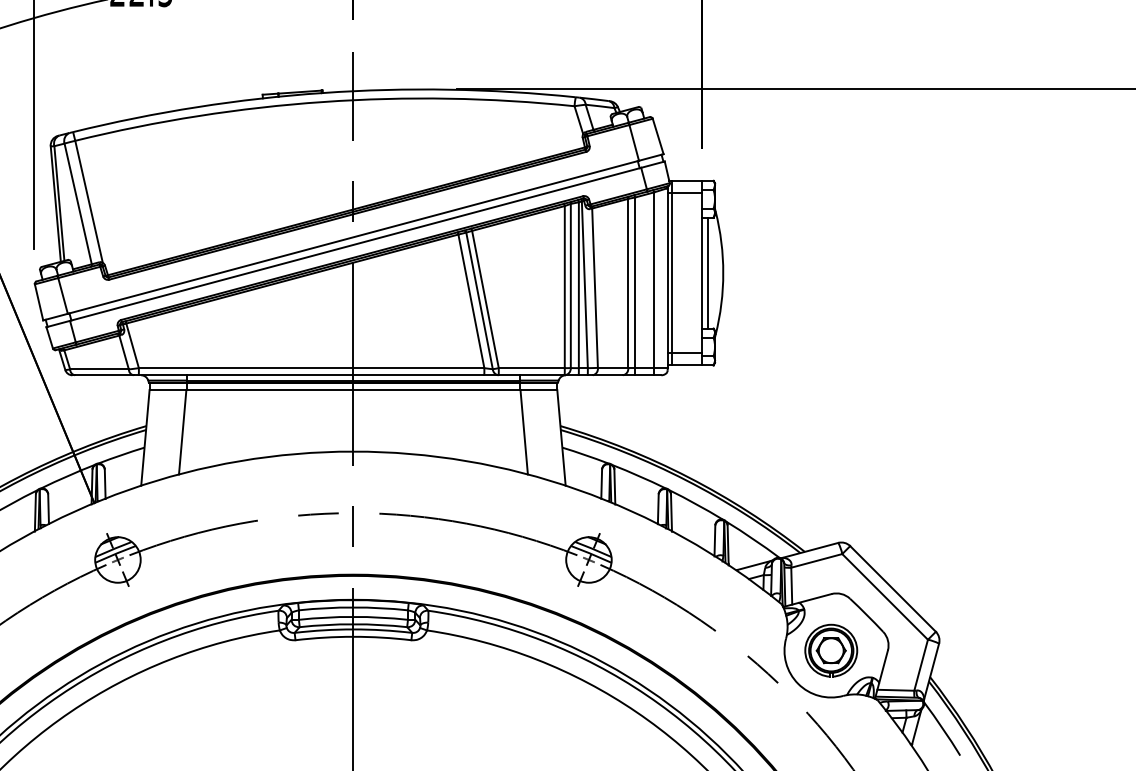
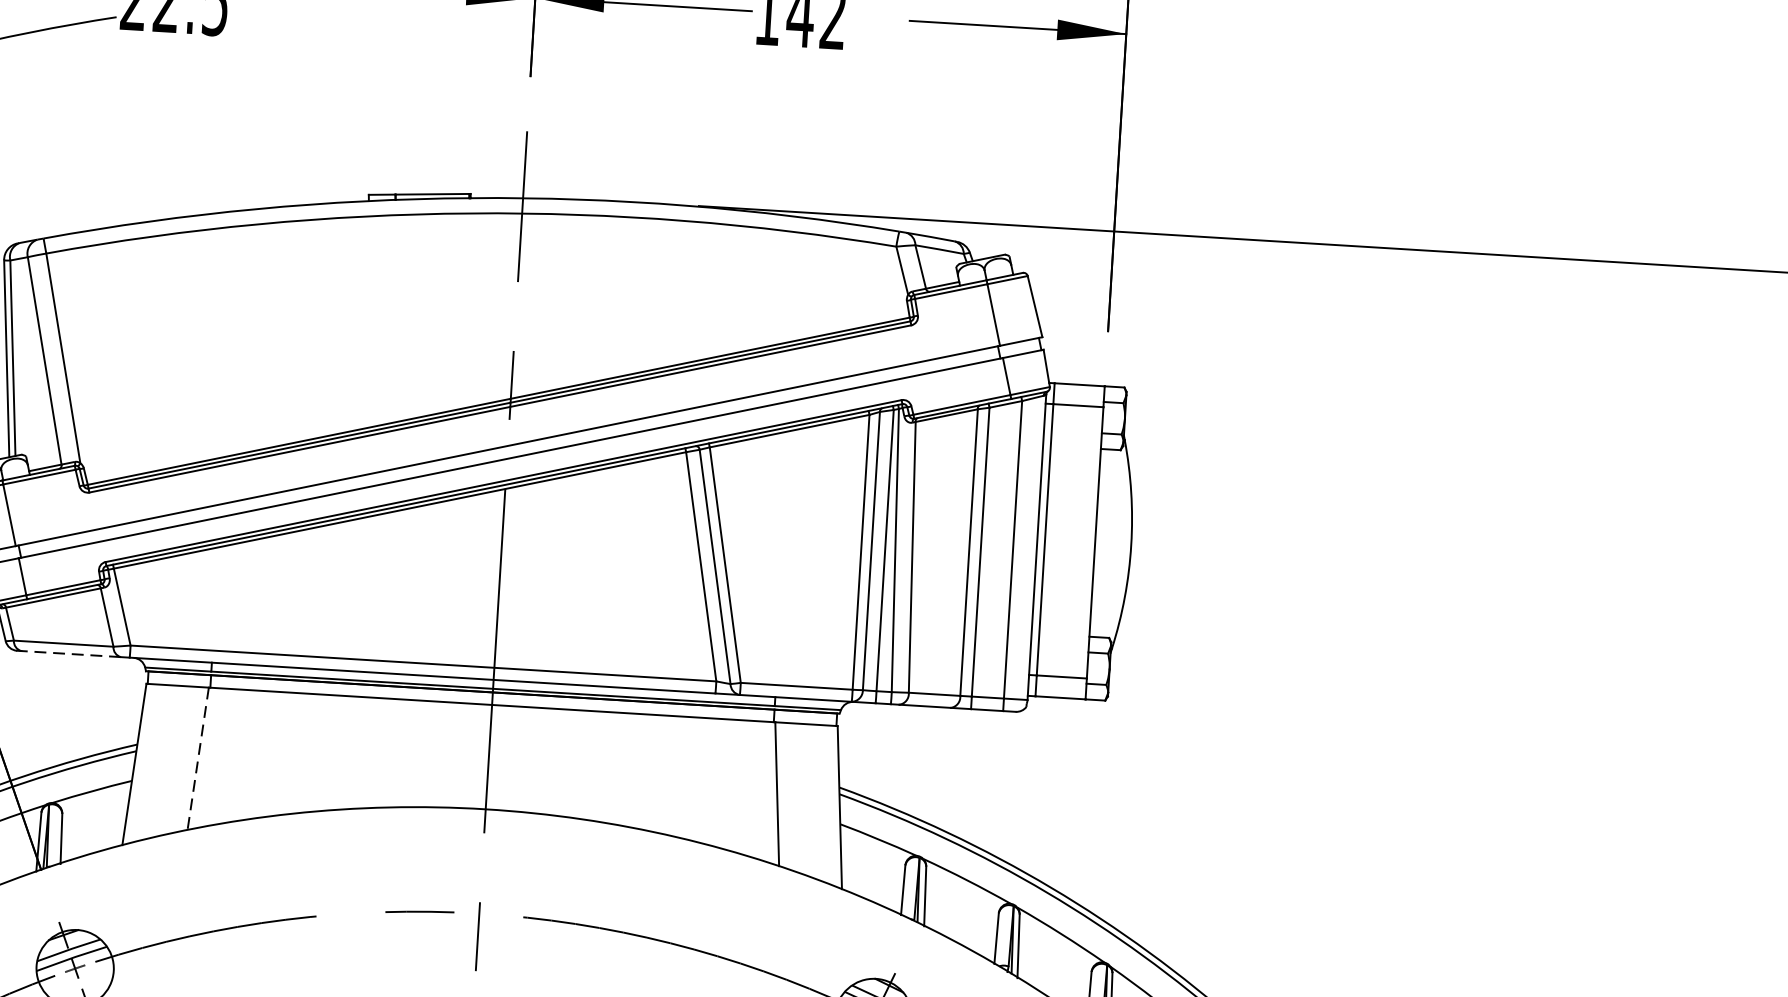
line: (708, 272) -> (1106, 542), removed
line: (103, 375) -> (69, 654), solid -> dashed
line: (182, 432) -> (197, 759), solid -> dashed

